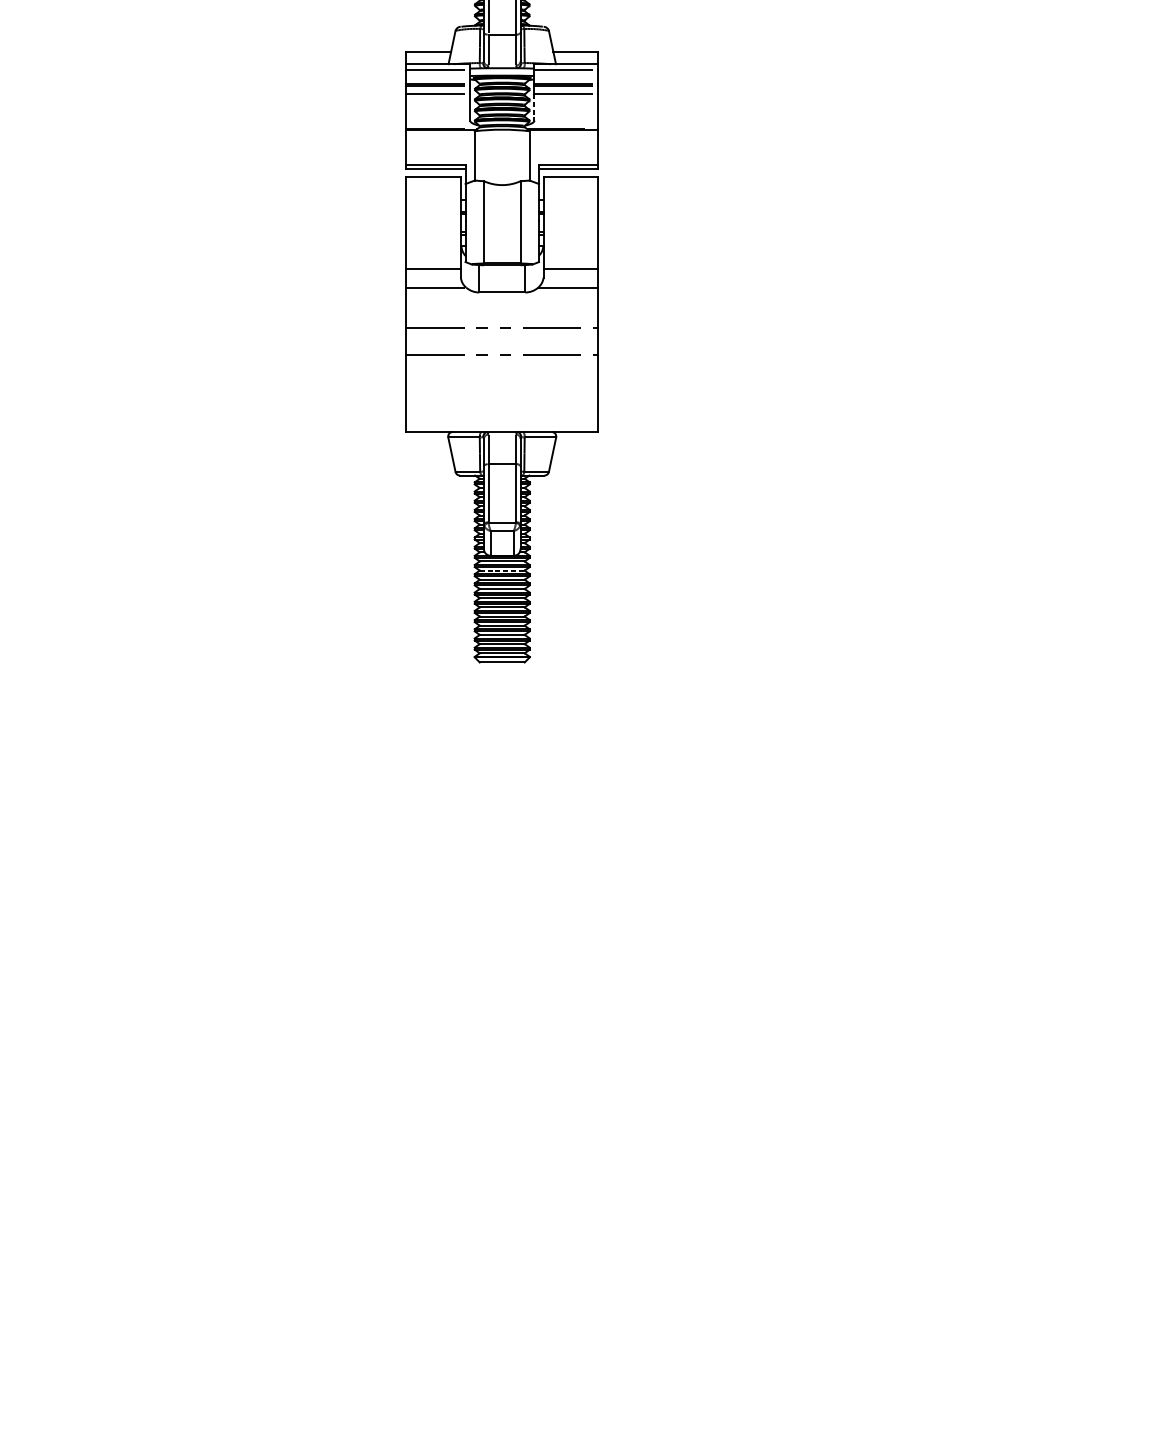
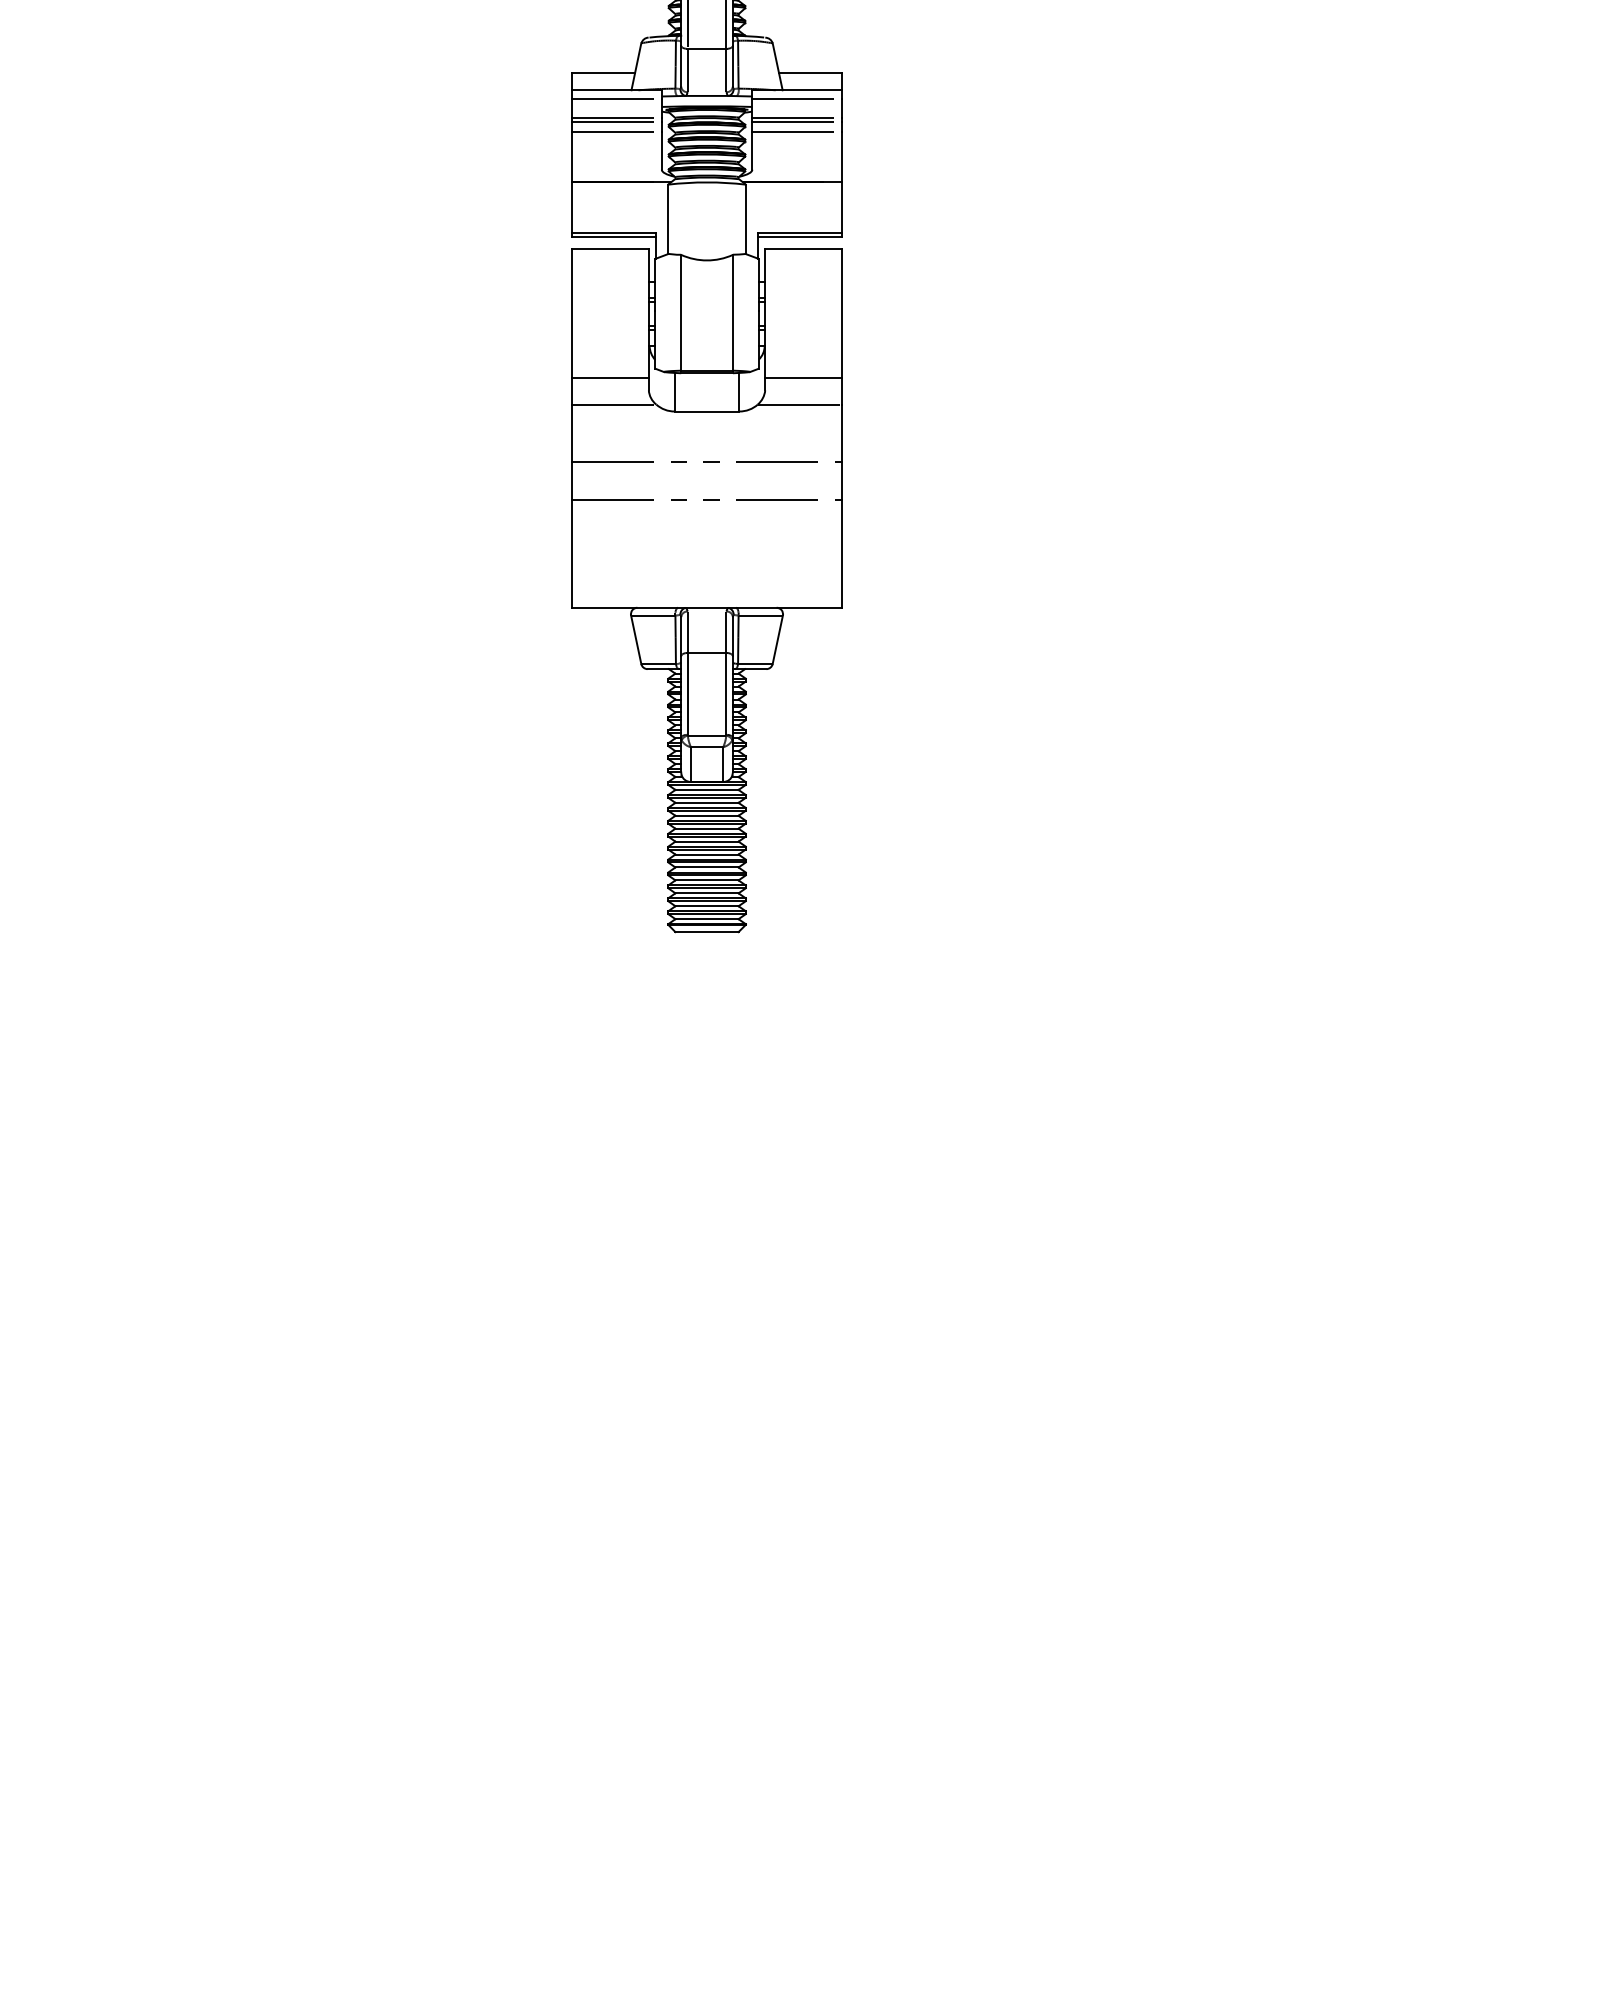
line: (534, 106) -> (752, 150), dashed -> solid
line: (502, 570) -> (707, 802), dashed -> solid

